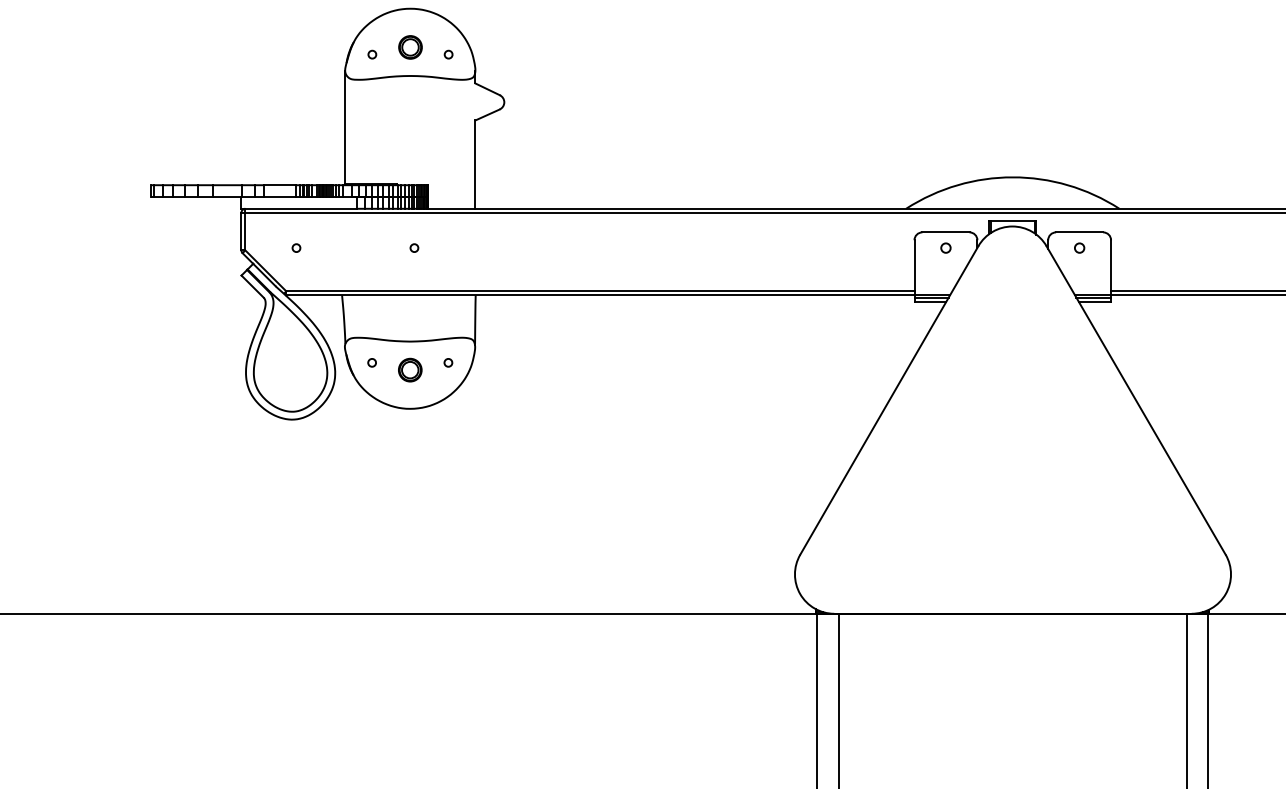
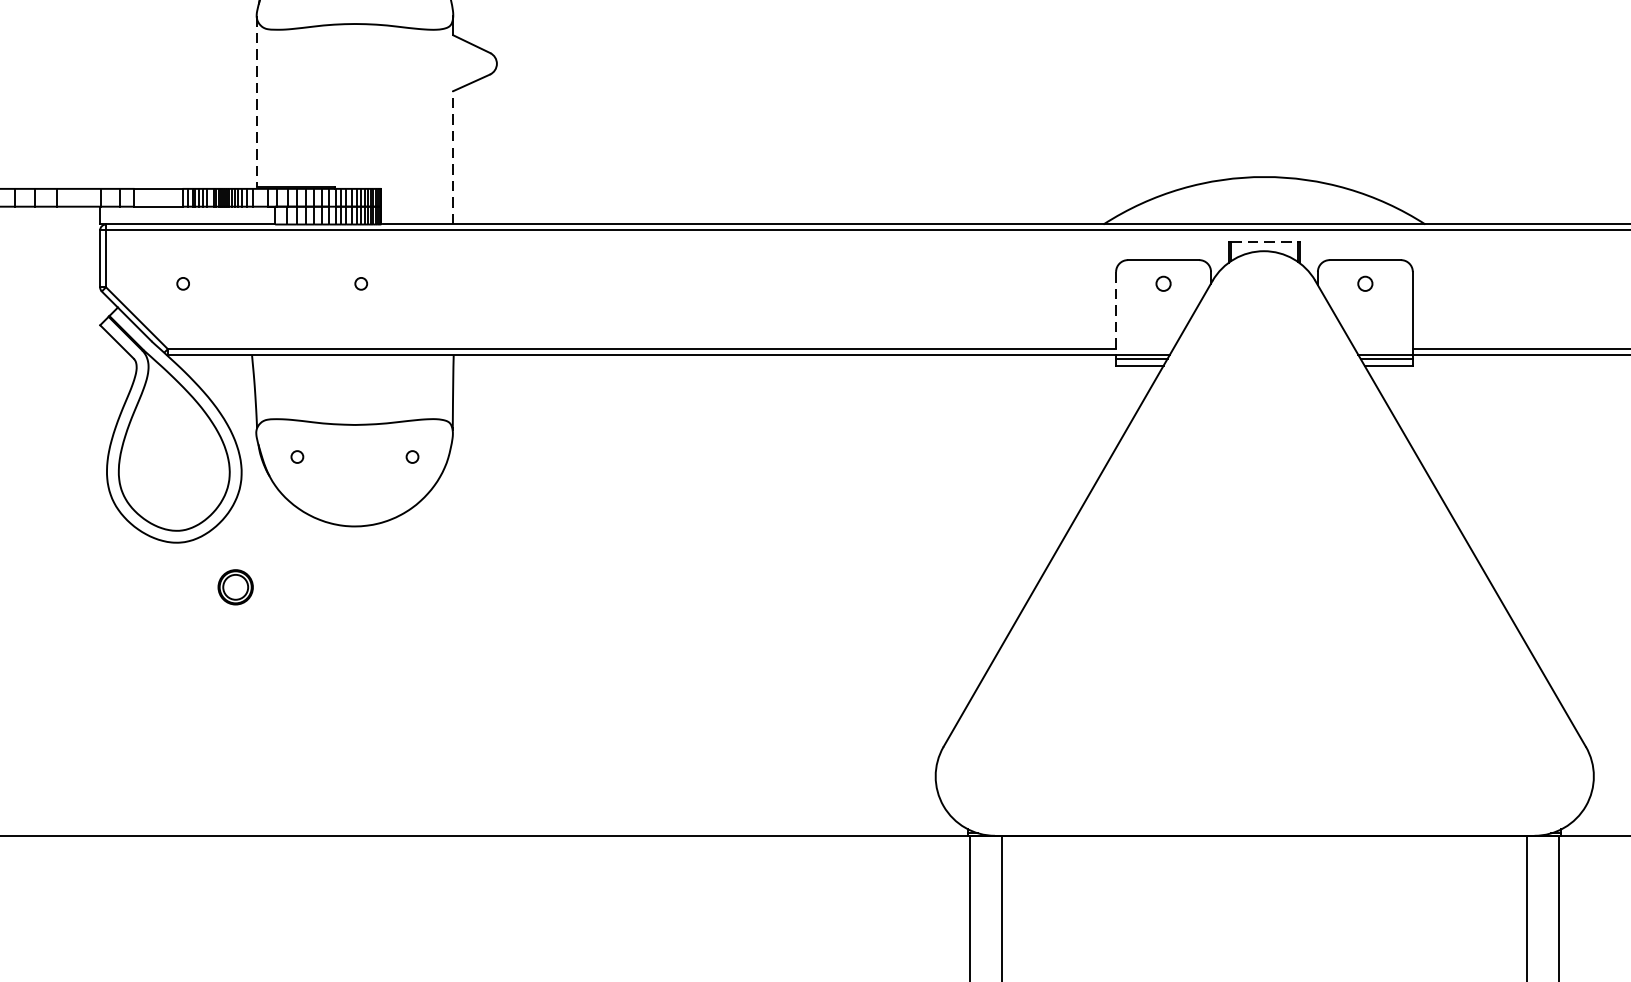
line: (345, 127) -> (257, 101), solid -> dashed
line: (475, 164) -> (453, 157), solid -> dashed
line: (1013, 220) -> (1265, 242), solid -> dashed
line: (914, 267) -> (1116, 313), solid -> dashed
part: (410, 369) -> (236, 586), moved

